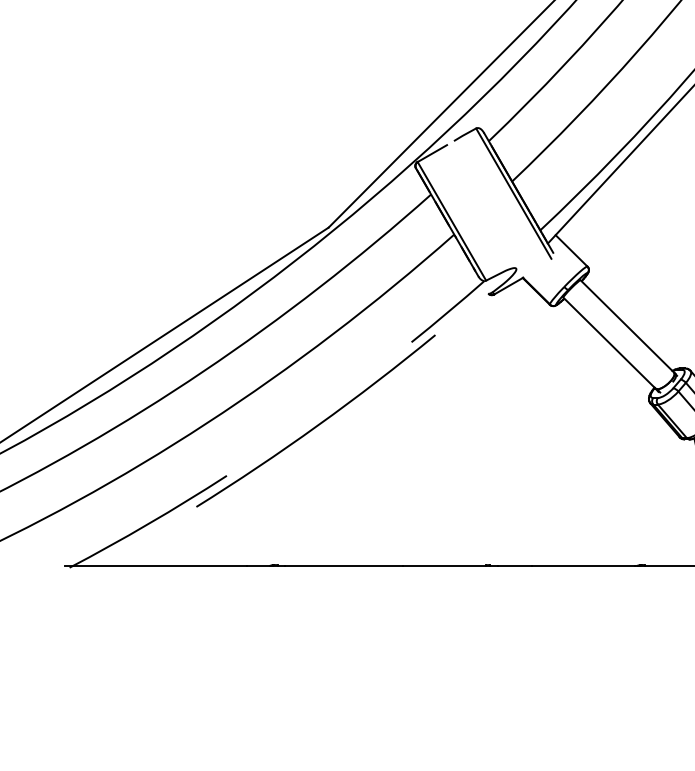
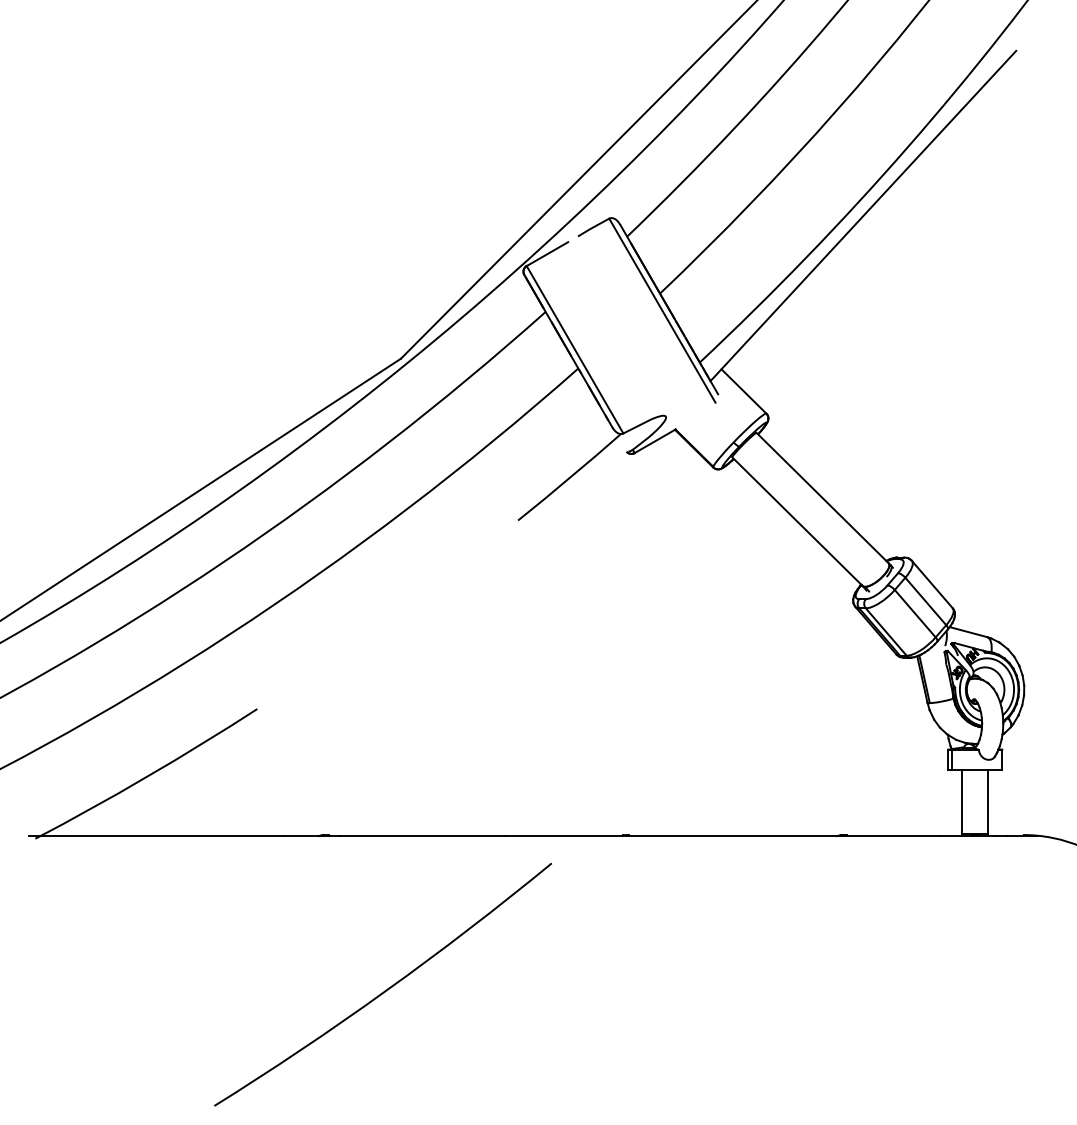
curve: (316, 425) -> (384, 990), moved

